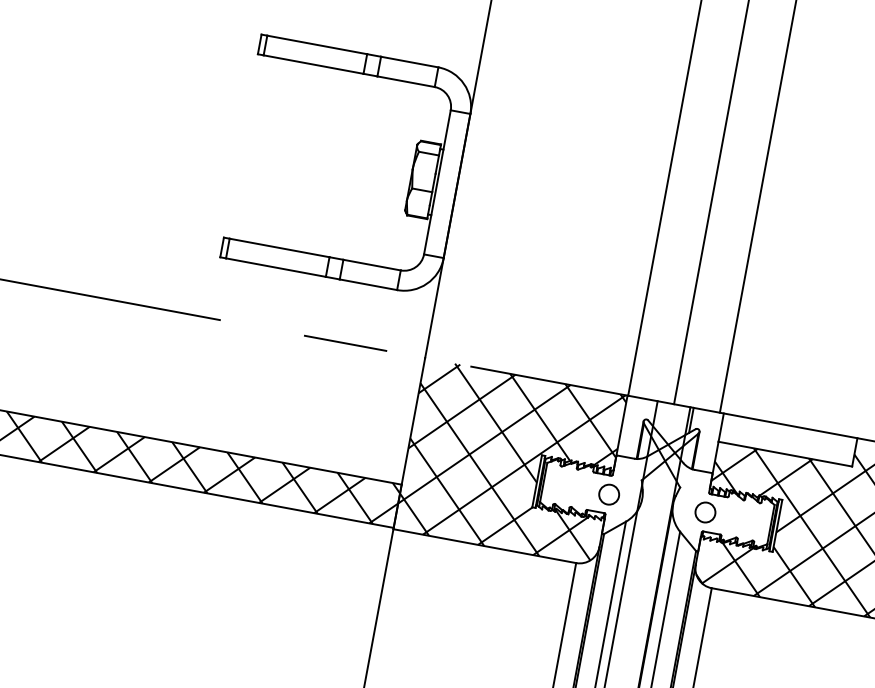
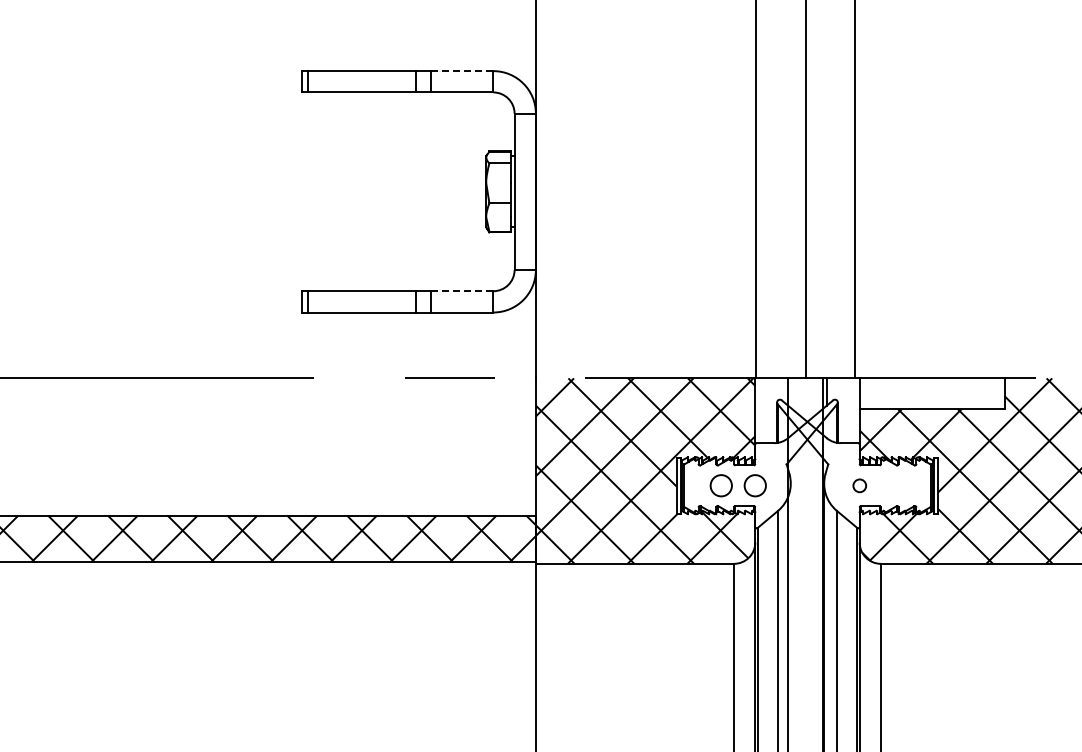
line: (409, 62) -> (462, 71), solid -> dashed
line: (371, 265) -> (461, 291), solid -> dashed
circle: (577, 488) -> (720, 485), added
circle: (705, 512) -> (859, 485), size x0.6

